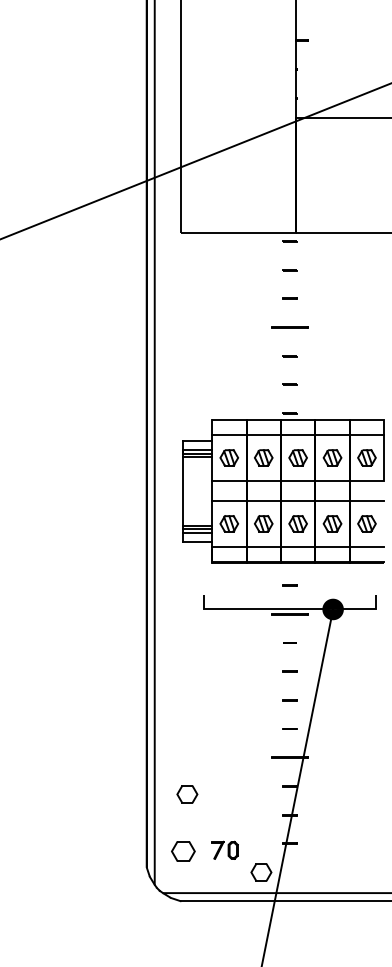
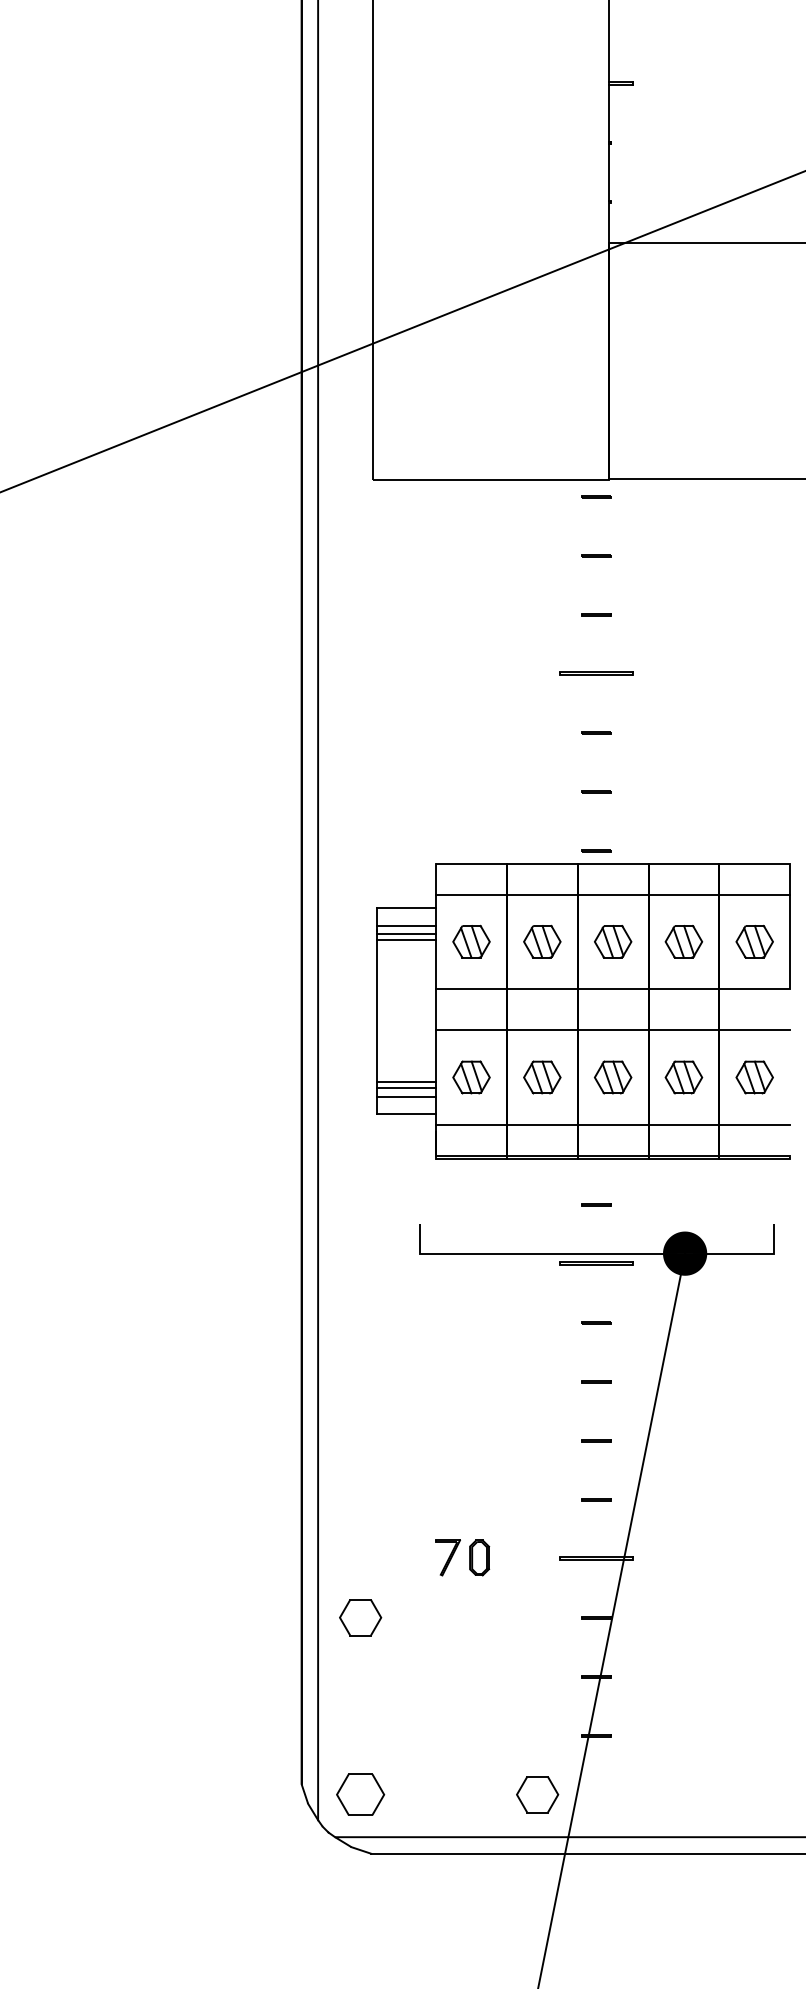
part: (187, 794) -> (360, 1617), moved
part: (224, 849) -> (461, 1556), moved
part: (183, 851) -> (360, 1794), moved

